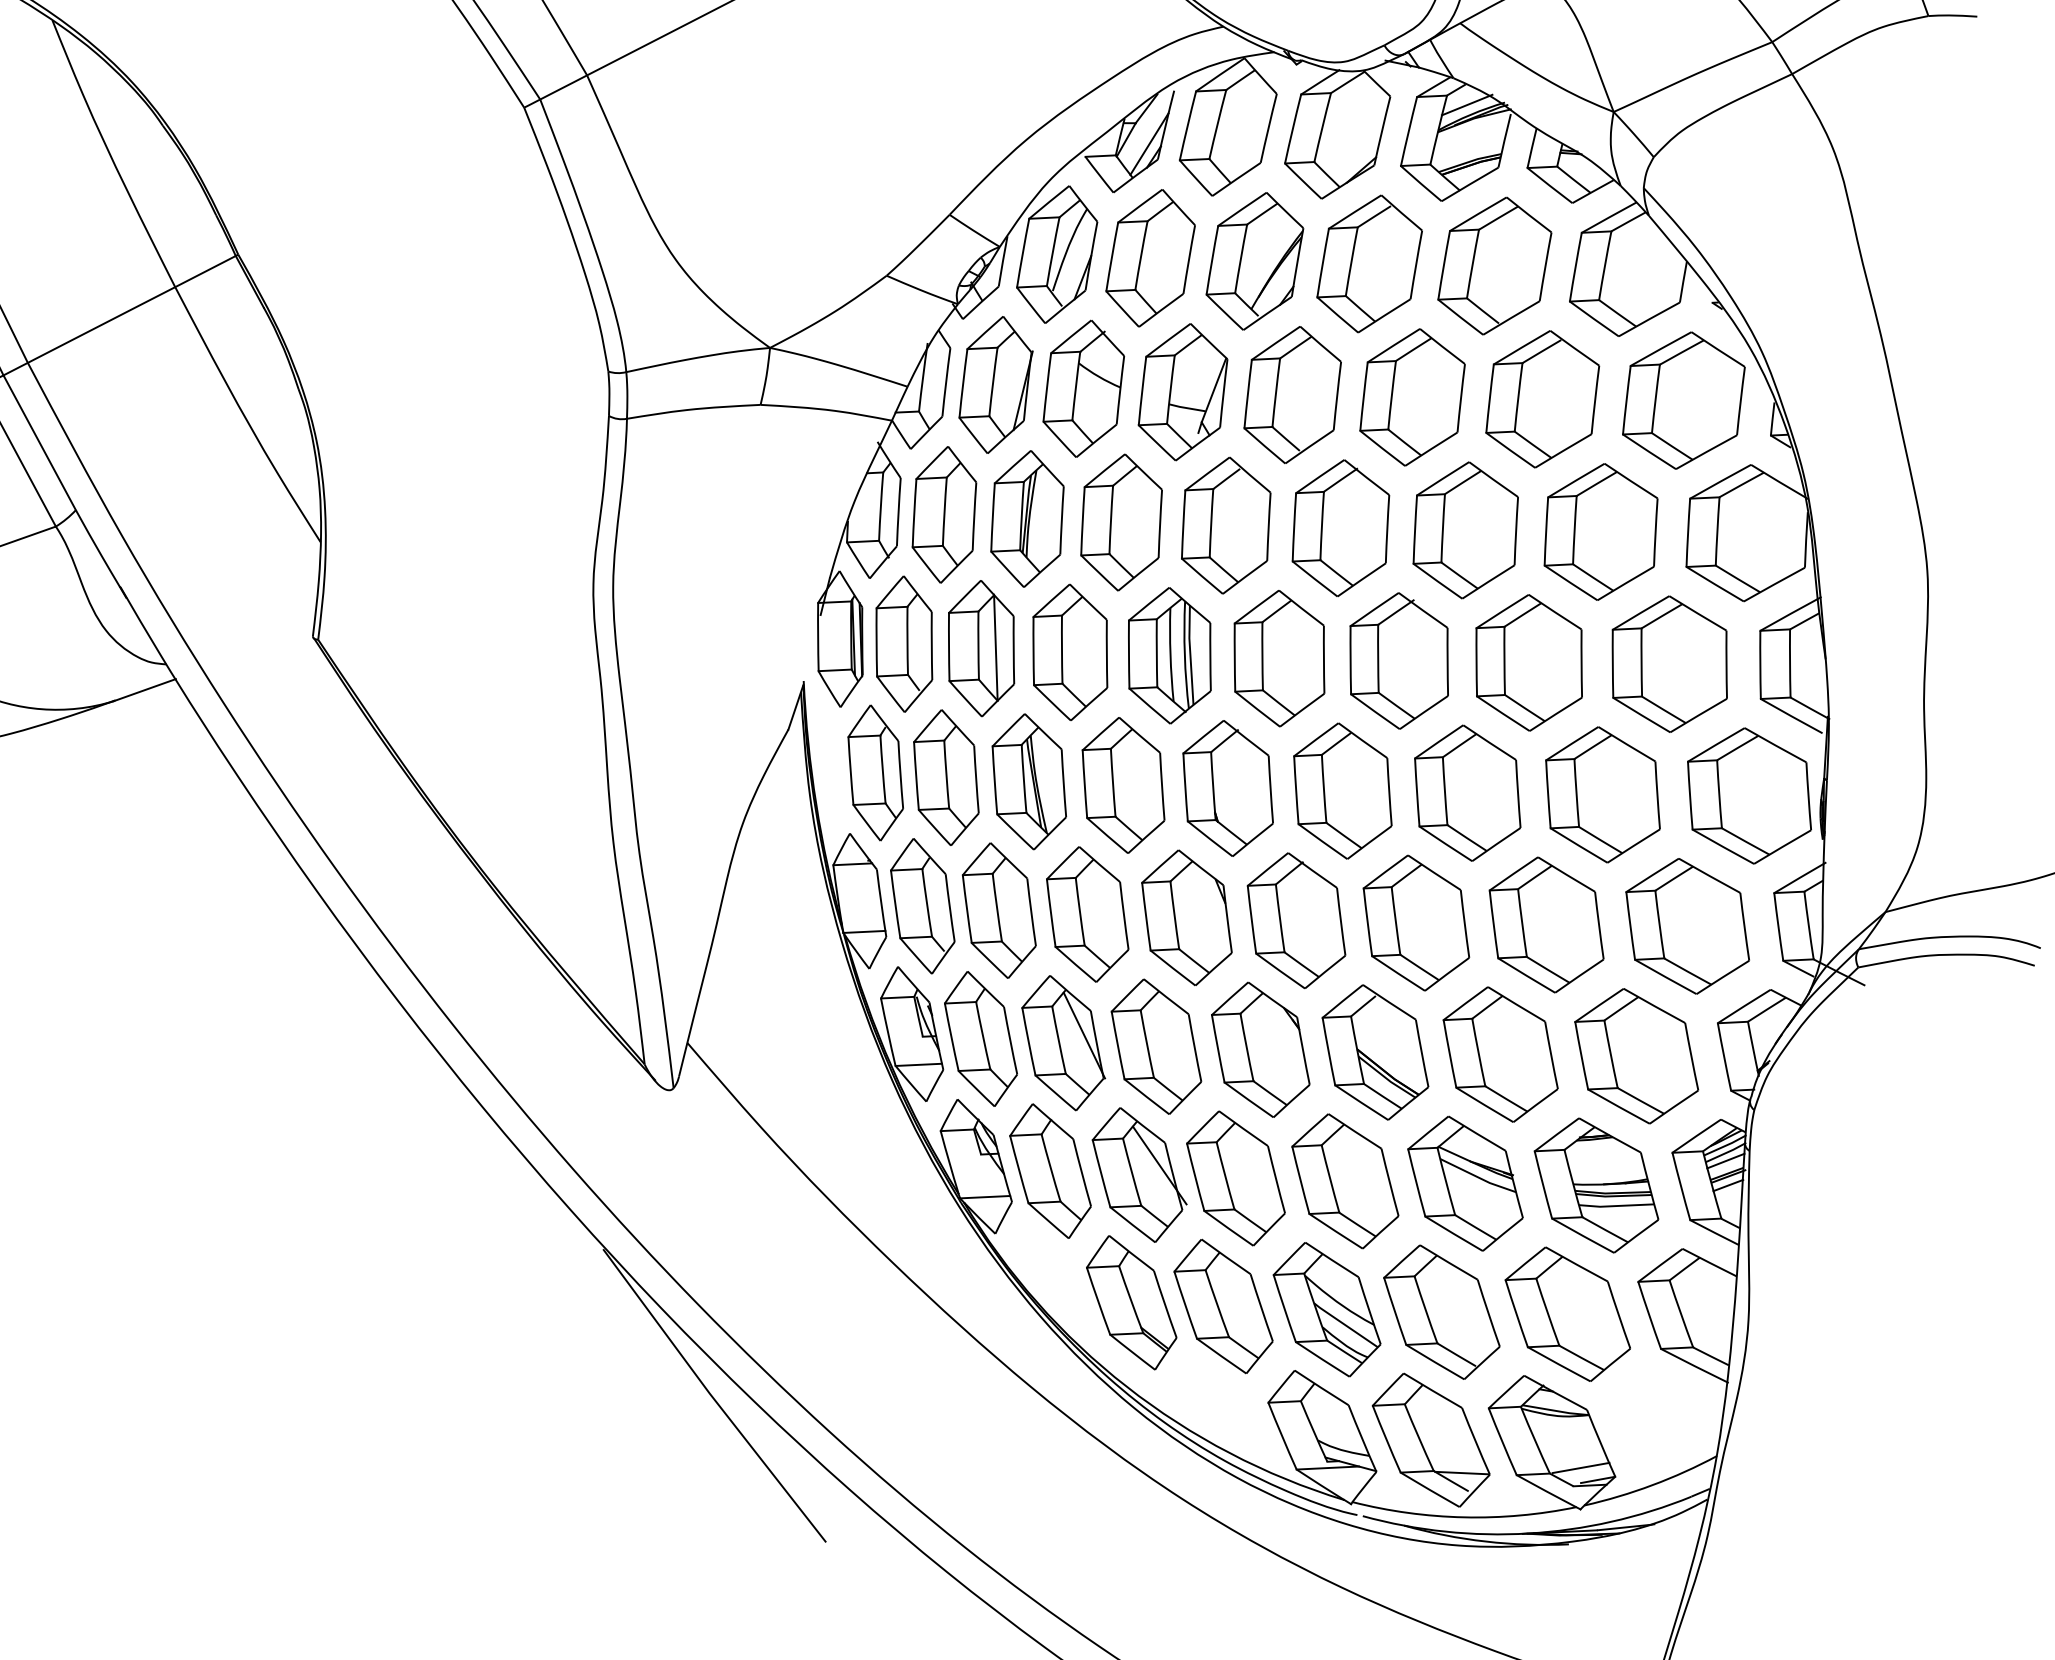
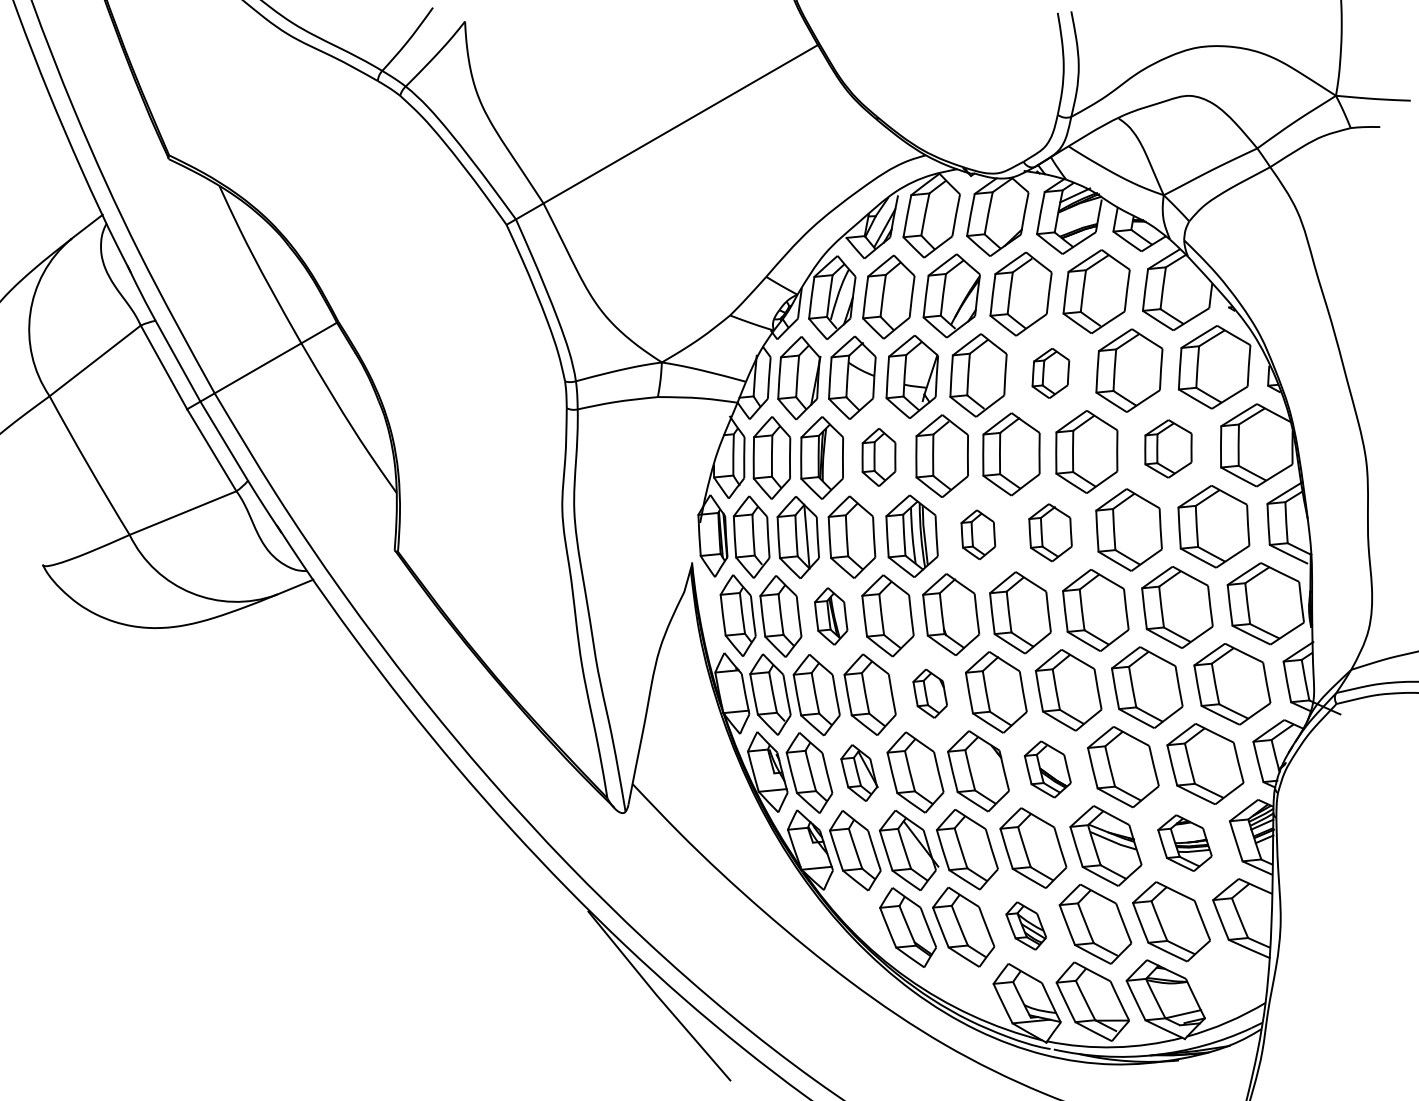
part: (1411, 397) -> (1050, 373), size x0.6
part: (1120, 522) -> (878, 457), size x0.7
part: (1601, 531) -> (1168, 448), size x0.7
part: (1279, 658) -> (978, 534), size x0.6
part: (1399, 660) -> (1050, 532), size x0.7
part: (1030, 781) -> (831, 616), size x0.7
part: (1187, 917) -> (930, 693), size x0.6
part: (1063, 1042) -> (859, 772), size x0.7
part: (1374, 1052) -> (1047, 769), size x0.7
part: (1595, 1184) -> (1184, 842), size x0.7
part: (1327, 1308) -> (1026, 925), size x0.6

